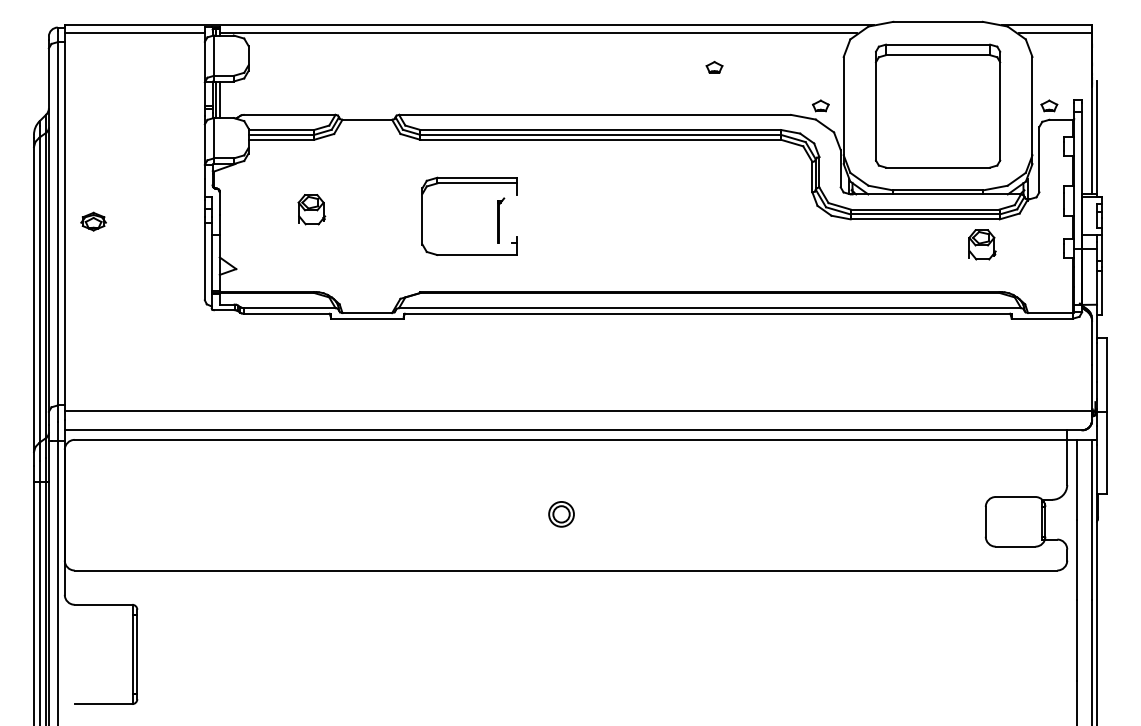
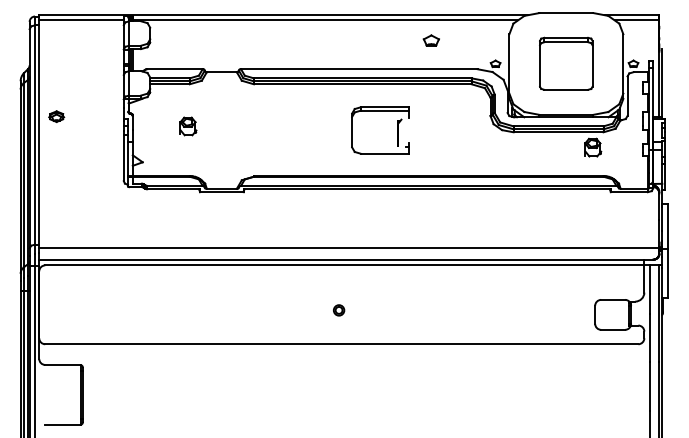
part: (714, 67) -> (431, 40), size x1.6
part: (936, 105) -> (565, 63), size x0.7
part: (497, 216) -> (397, 130), moved
part: (93, 221) -> (56, 116), moved
part: (560, 514) -> (338, 310), size x0.7

